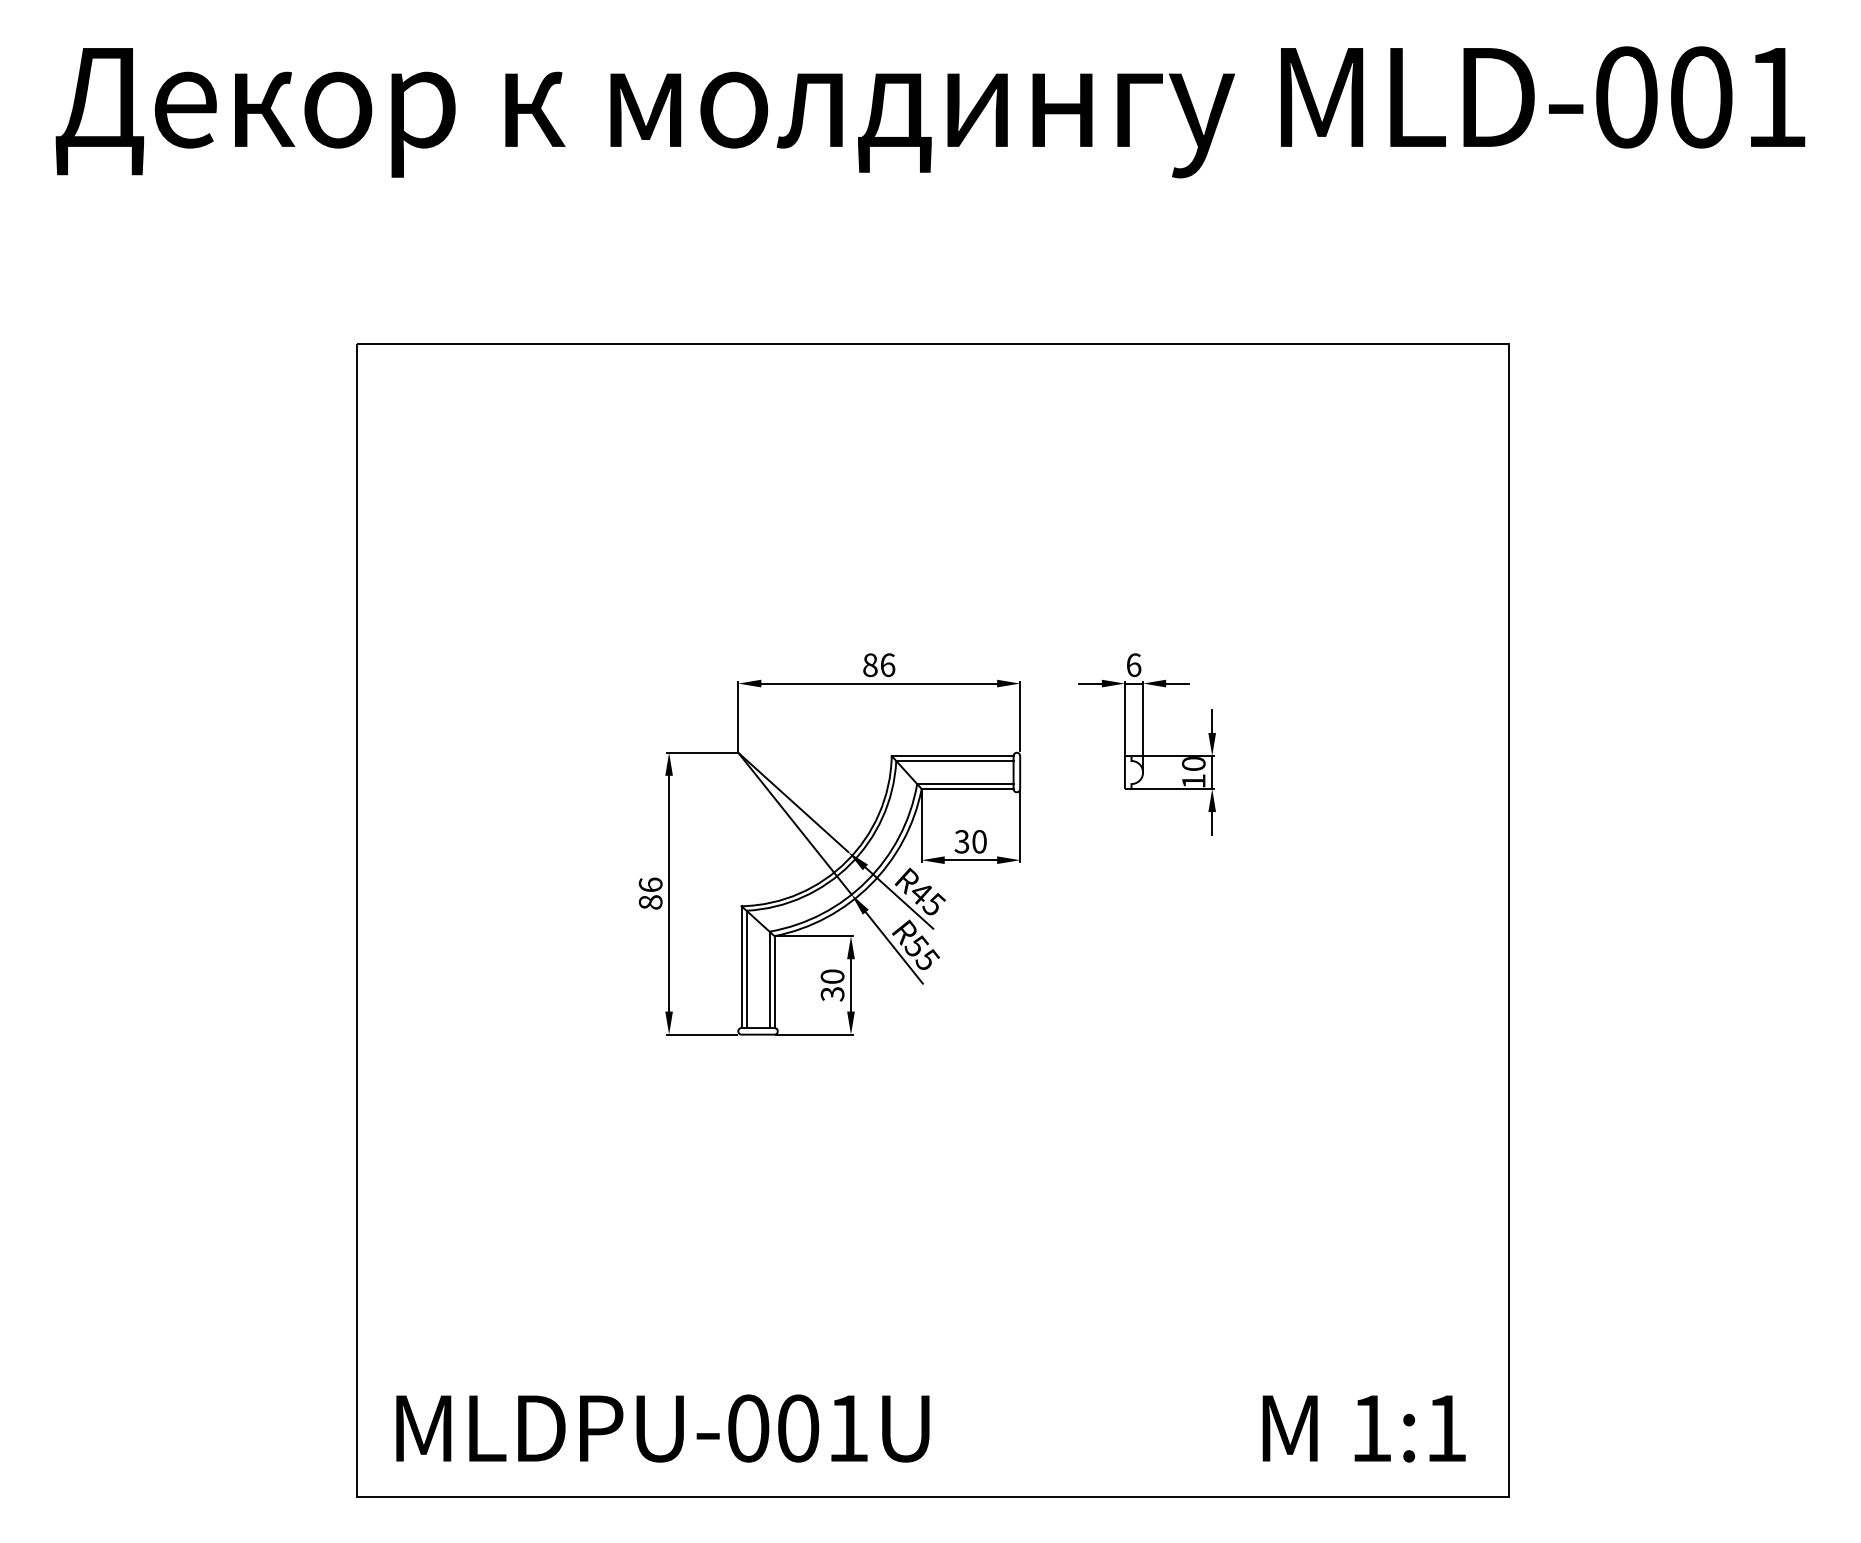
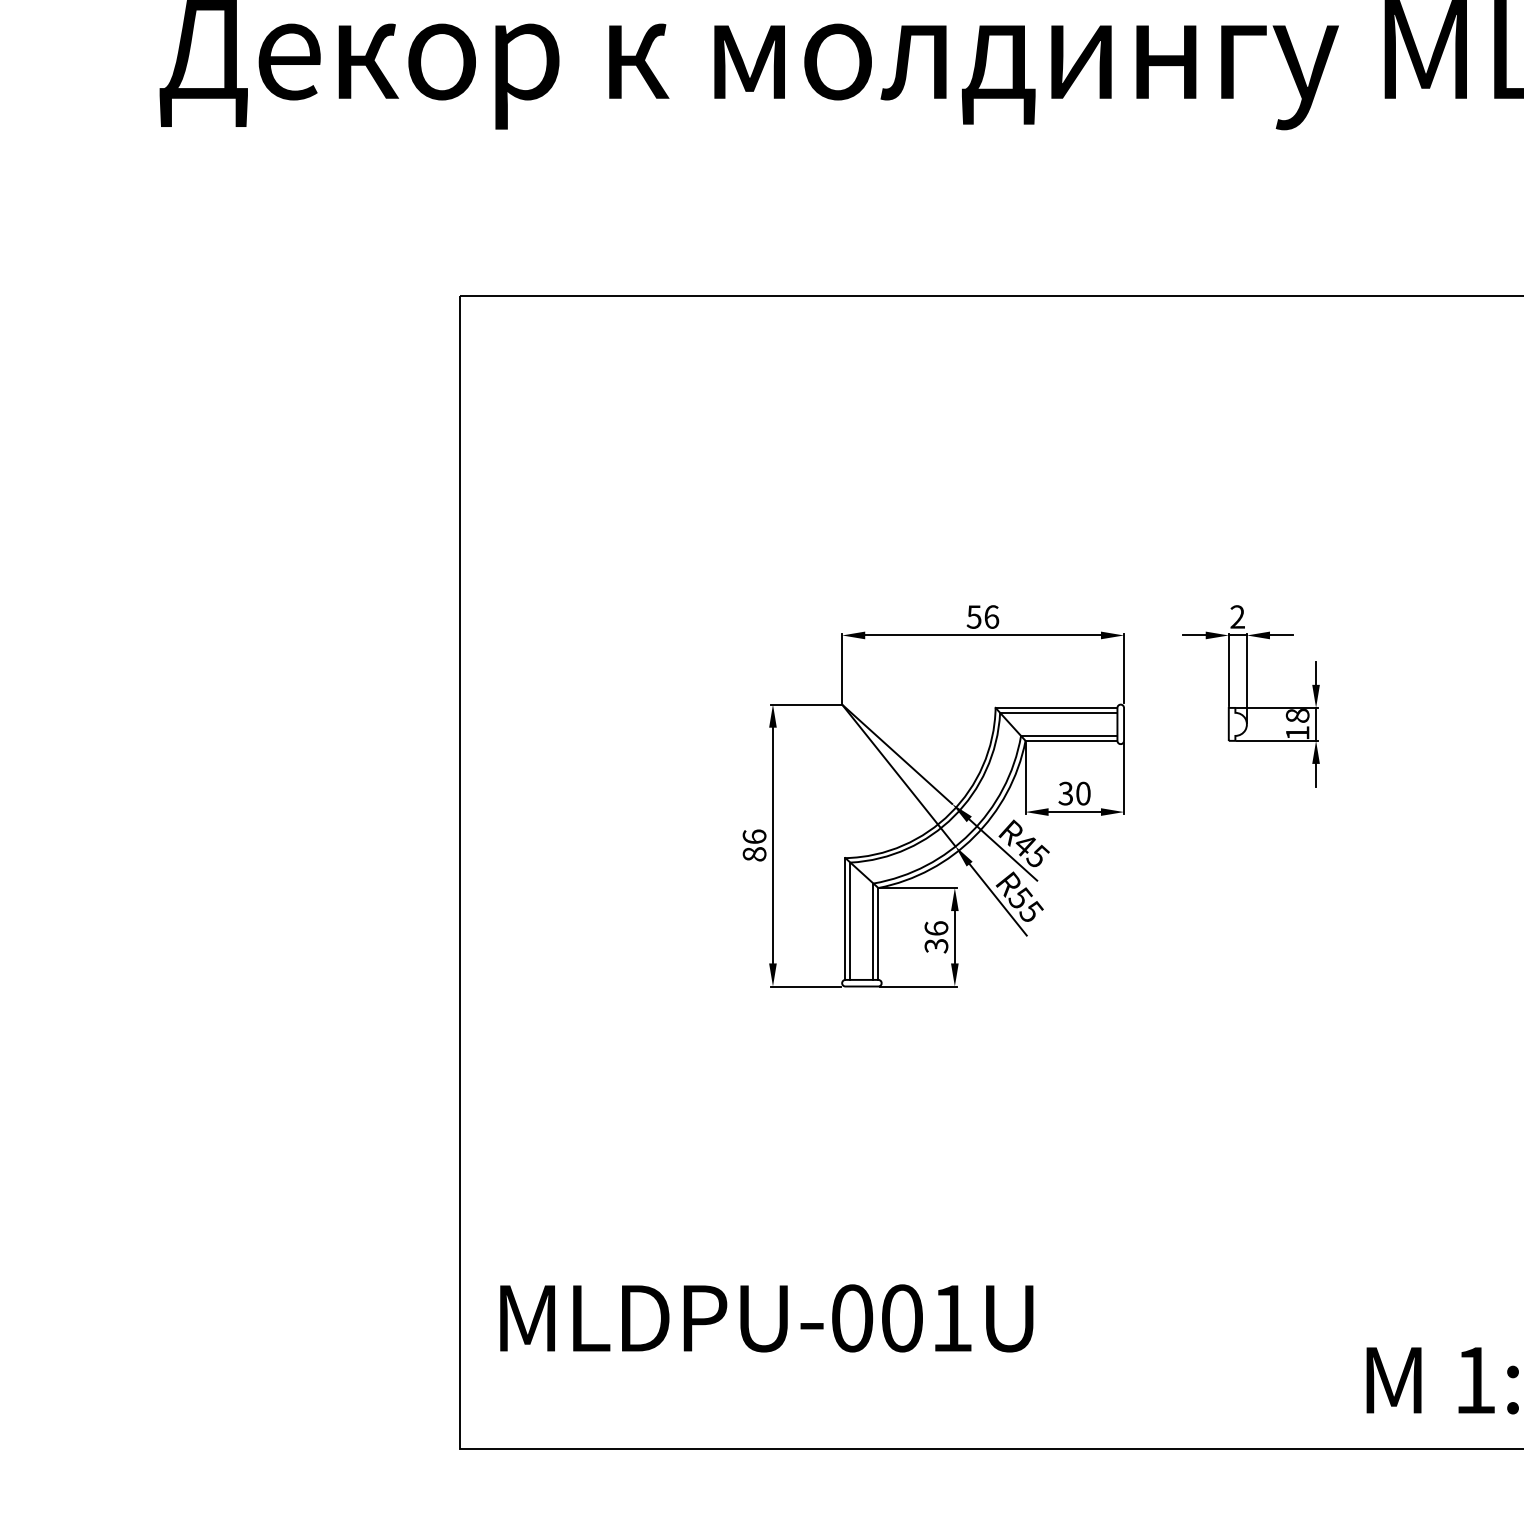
text: (870, 664) -> (974, 616), 86 -> 56
text: (1133, 665) -> (1237, 617), 6 -> 2
text: (1193, 763) -> (1297, 715), 10 -> 18
text: (832, 976) -> (936, 928), 30 -> 36
text: (662, 1428) -> (766, 1318), moved

